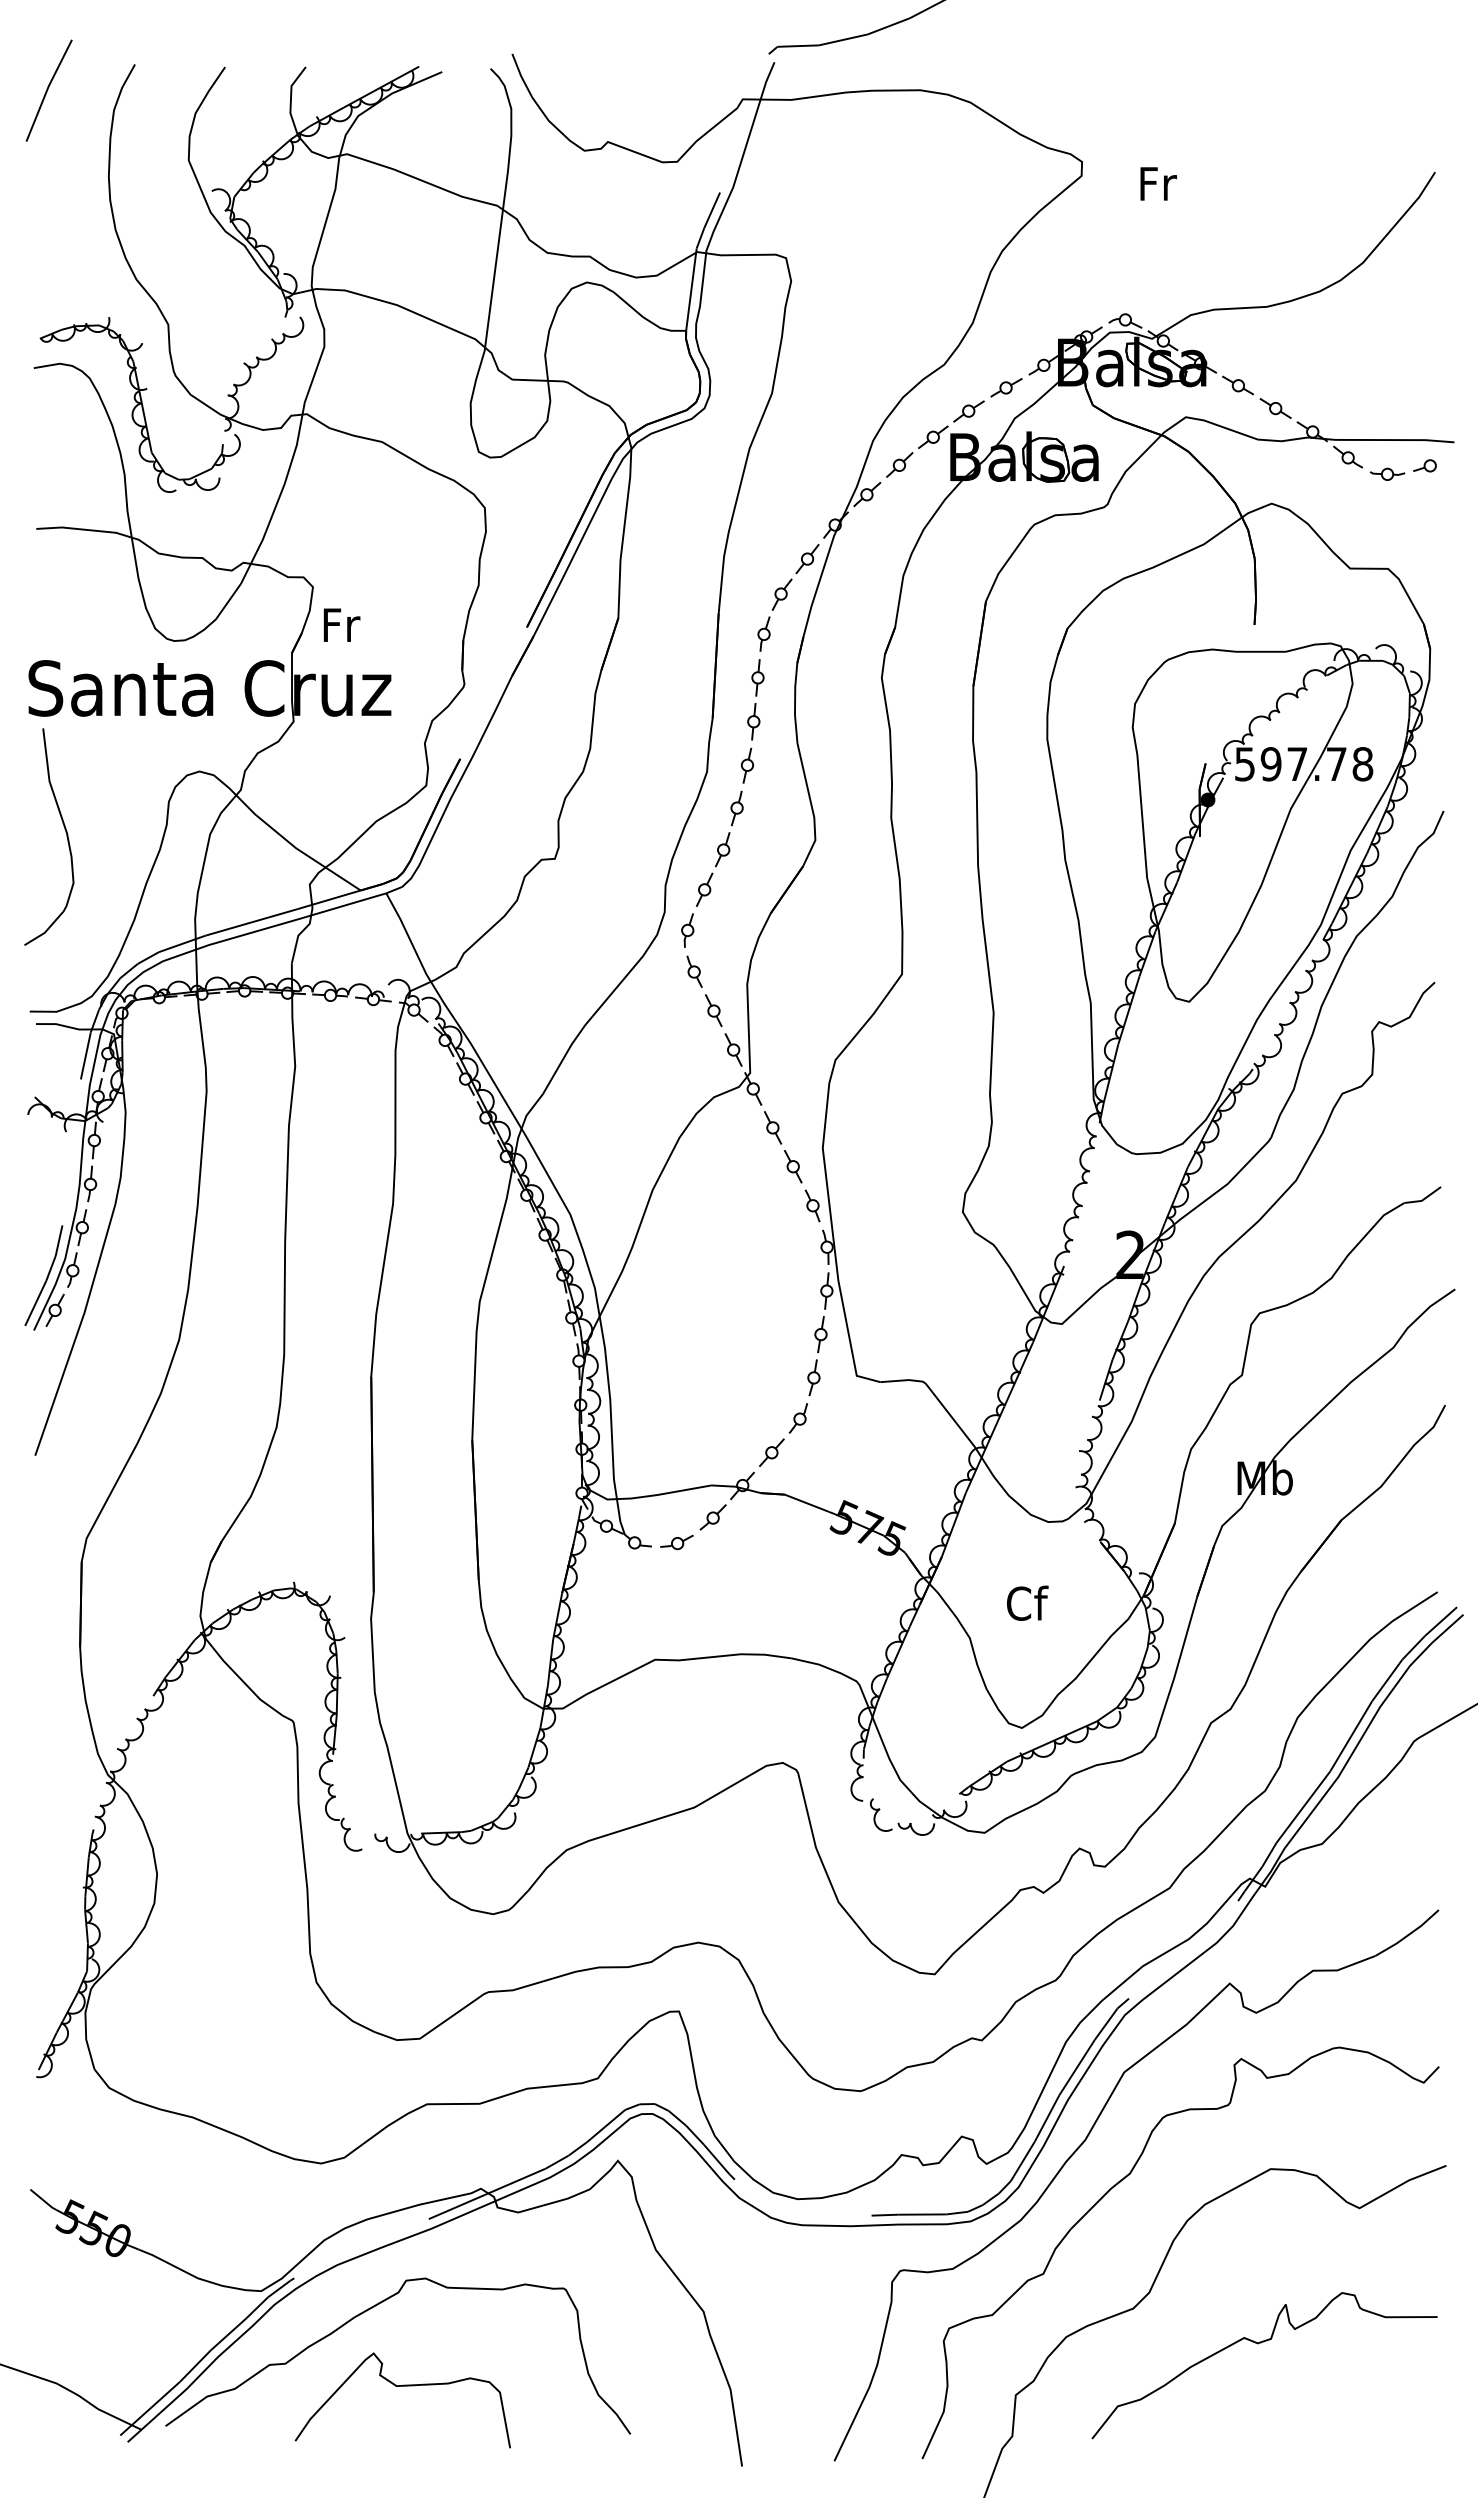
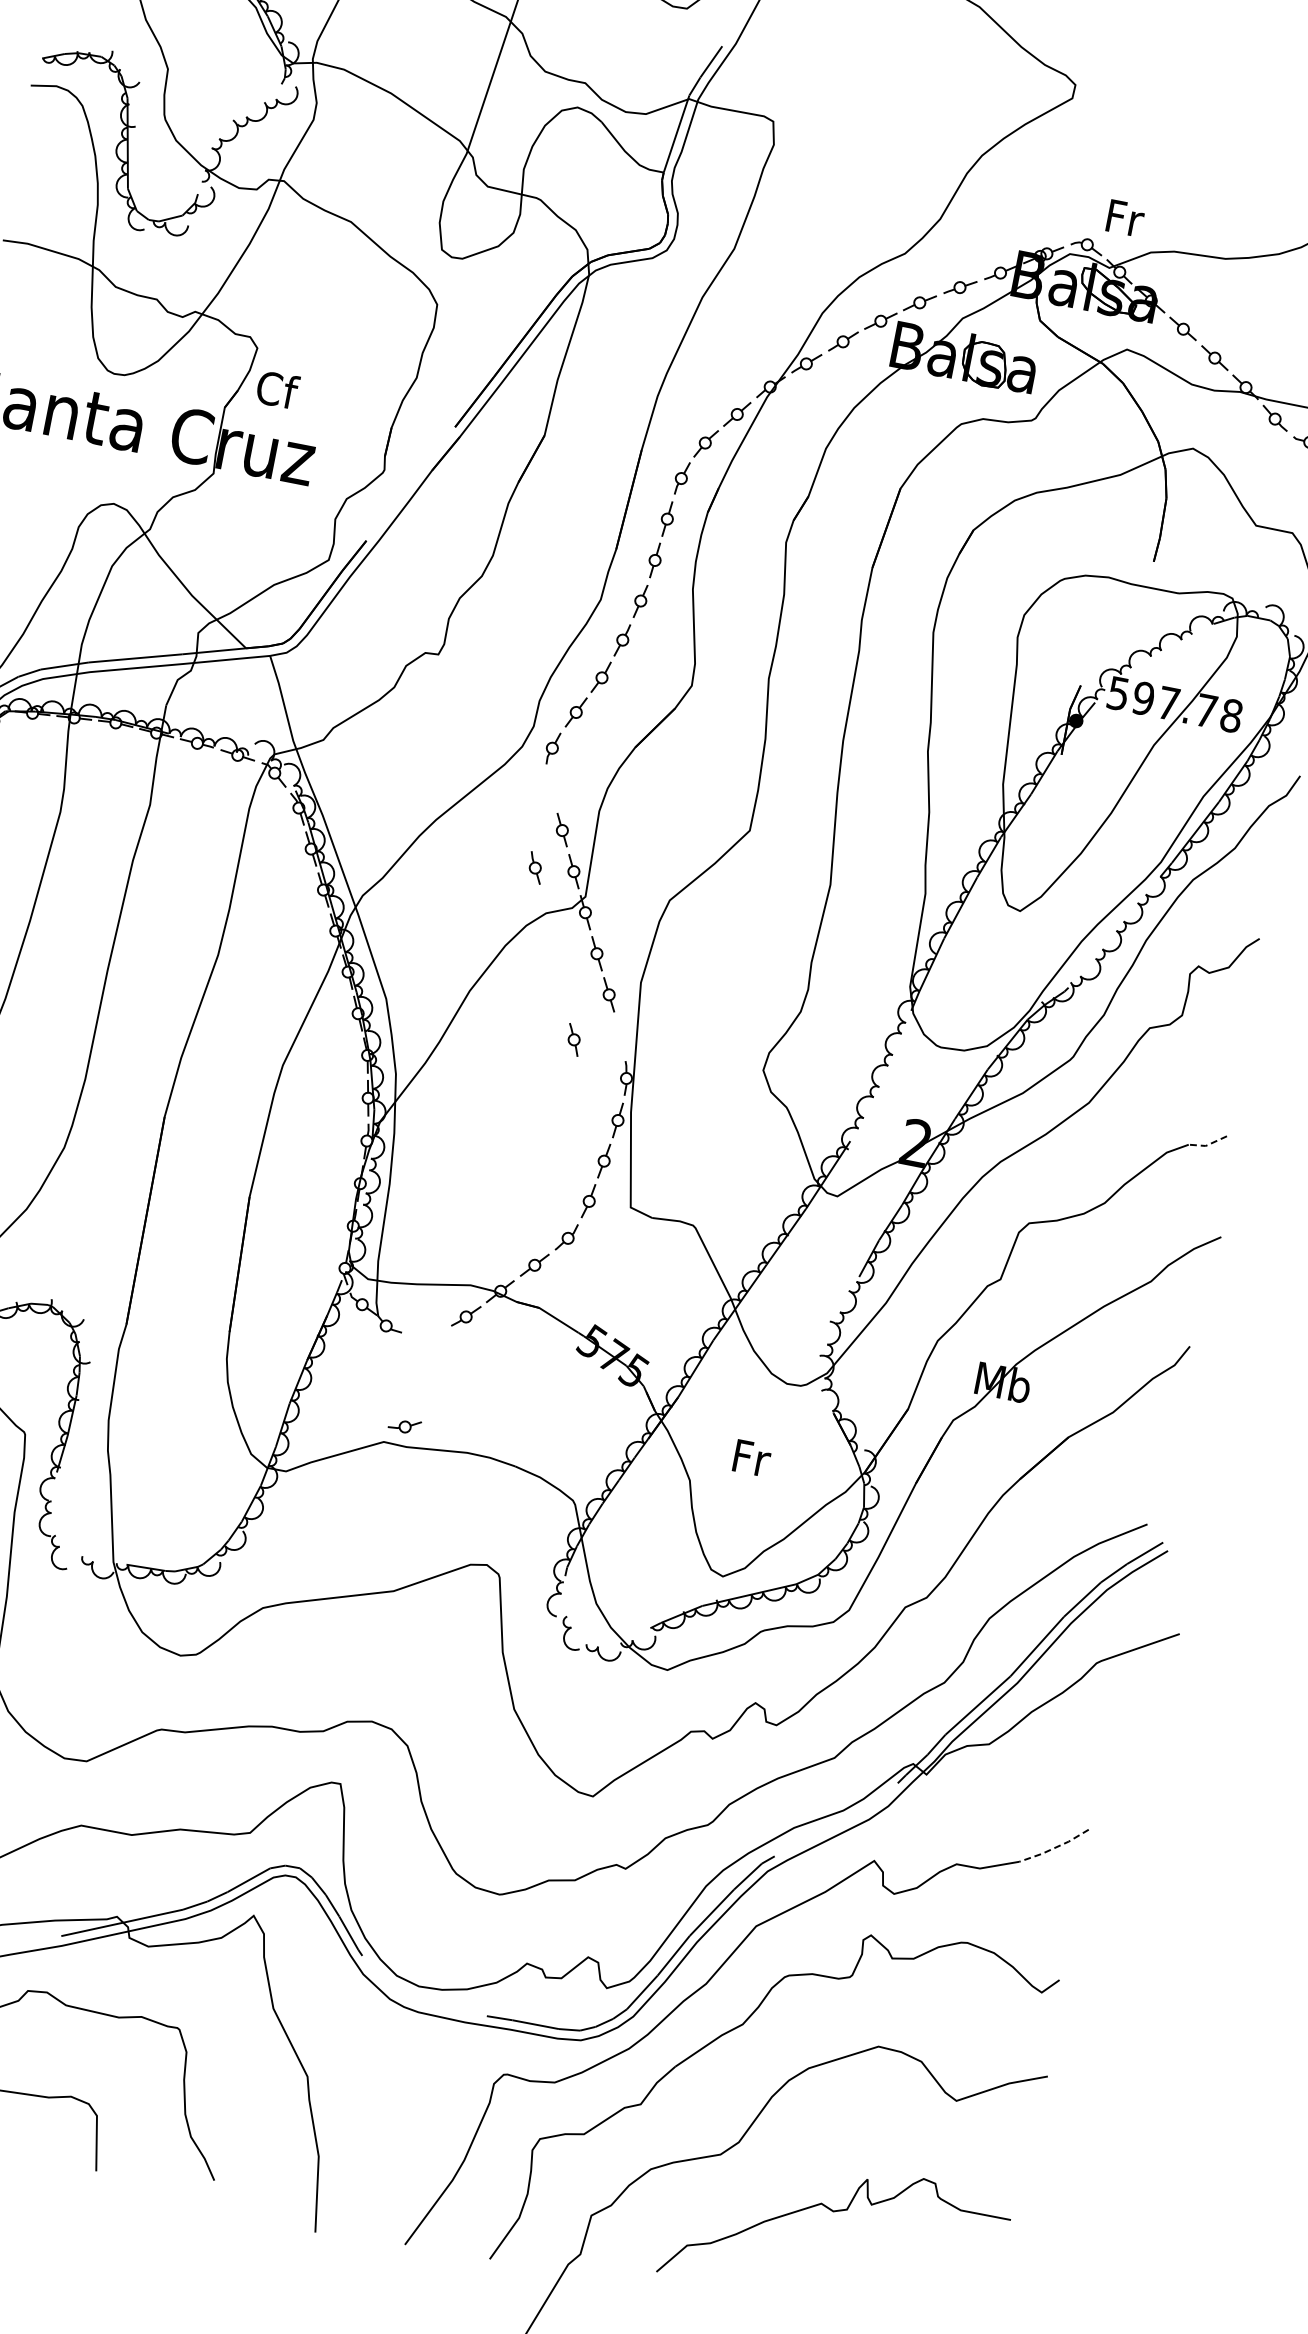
text: (1158, 183) -> (1125, 217), moved
text: (341, 624) -> (277, 389), Fr -> Cf
part: (694, 971) -> (535, 867), moved
line: (1423, 1199) -> (1207, 1144), solid -> dashed
part: (812, 1205) -> (573, 1039), moved
part: (676, 1542) -> (404, 1425), moved
text: (1027, 1602) -> (751, 1457), Cf -> Fr
line: (1408, 1935) -> (1054, 1848), solid -> dashed

